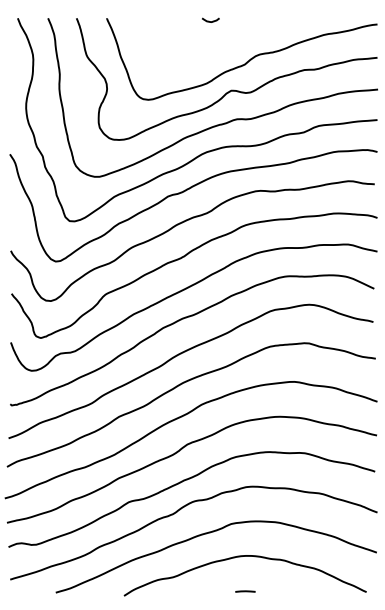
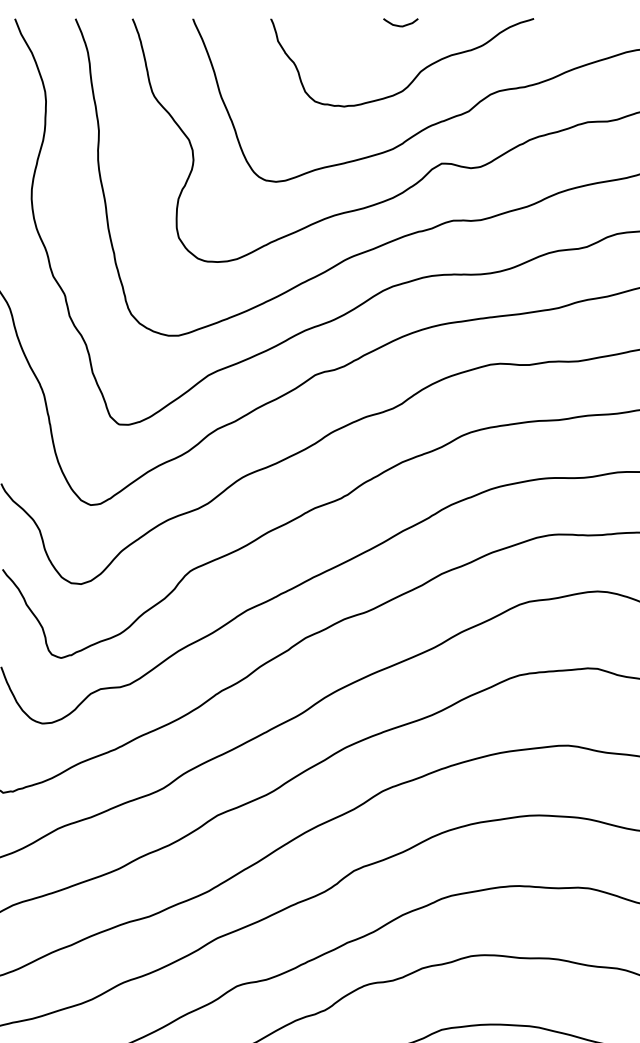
curve: (218, 45) -> (416, 73), added

